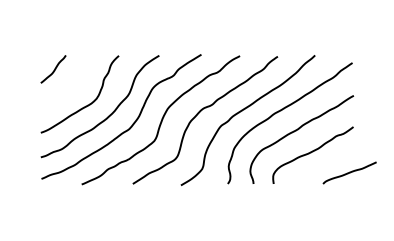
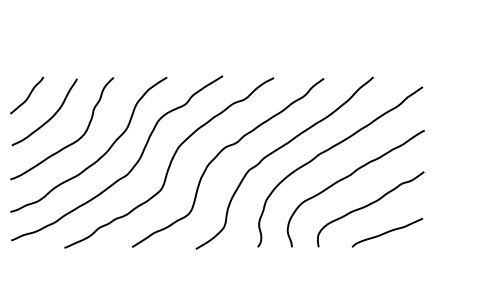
curve: (71, 85) -> (50, 116), added
curve: (349, 172) -> (387, 232), moved

